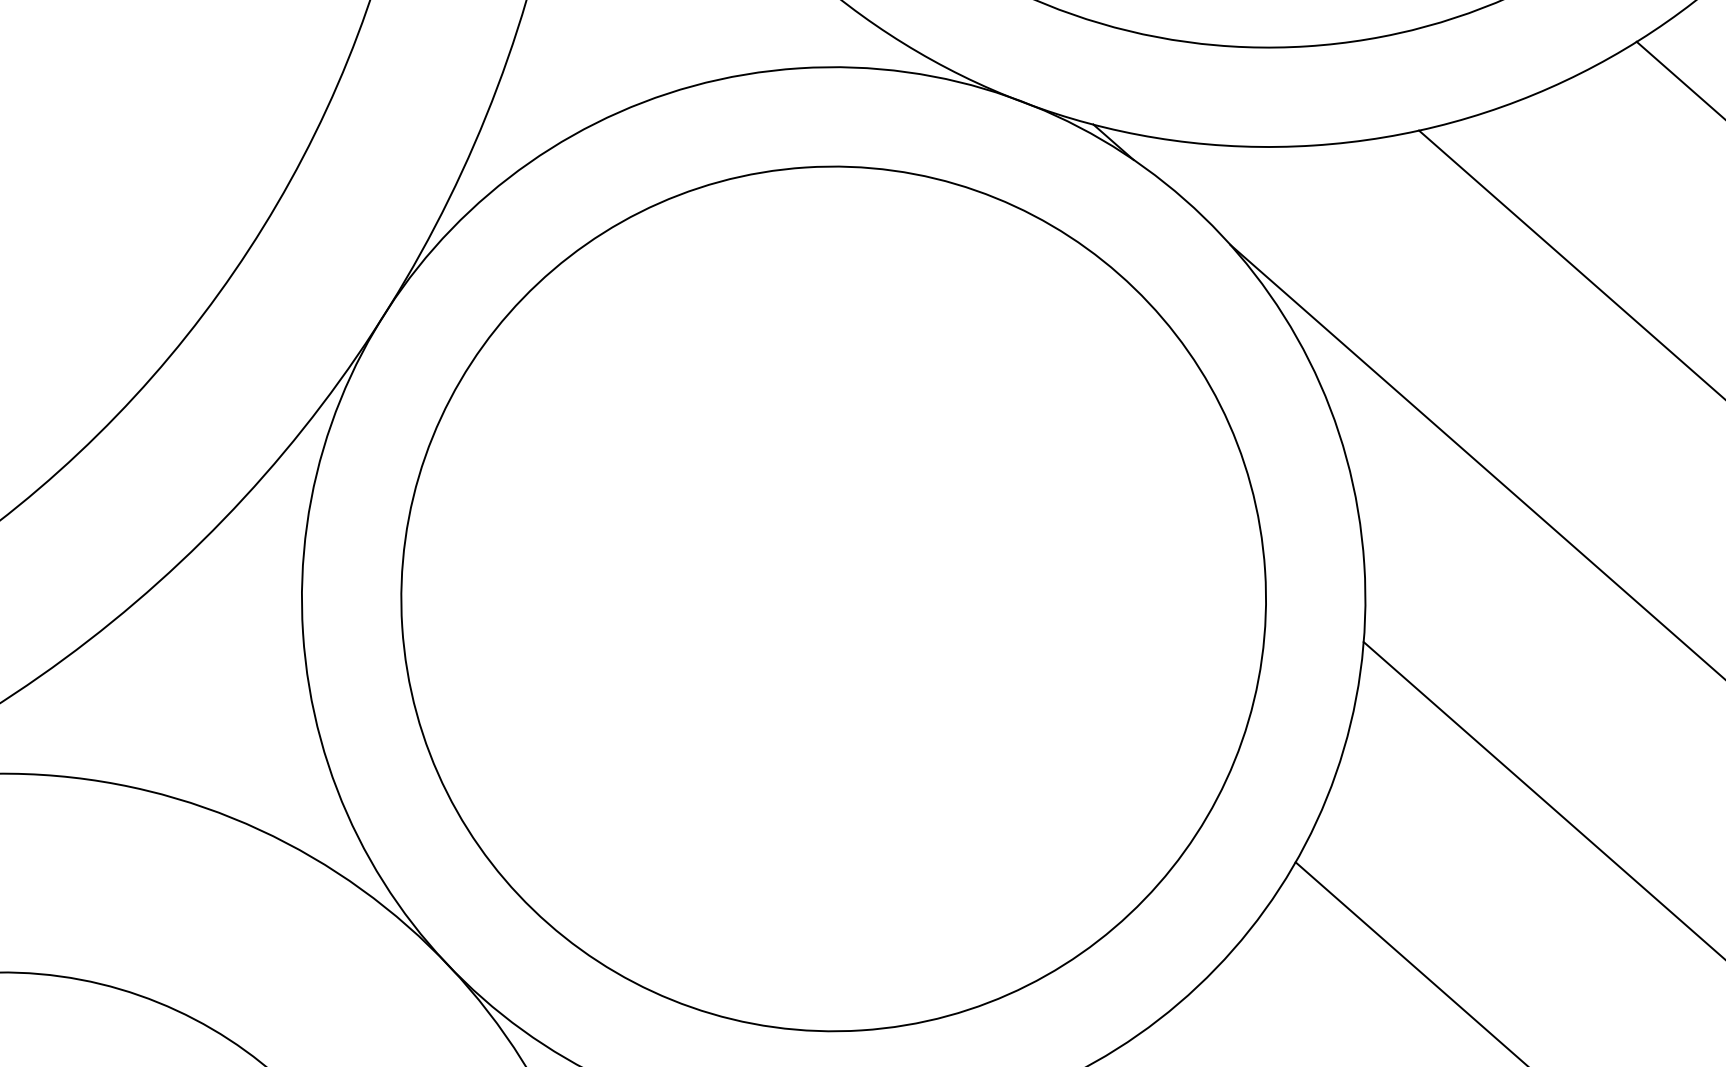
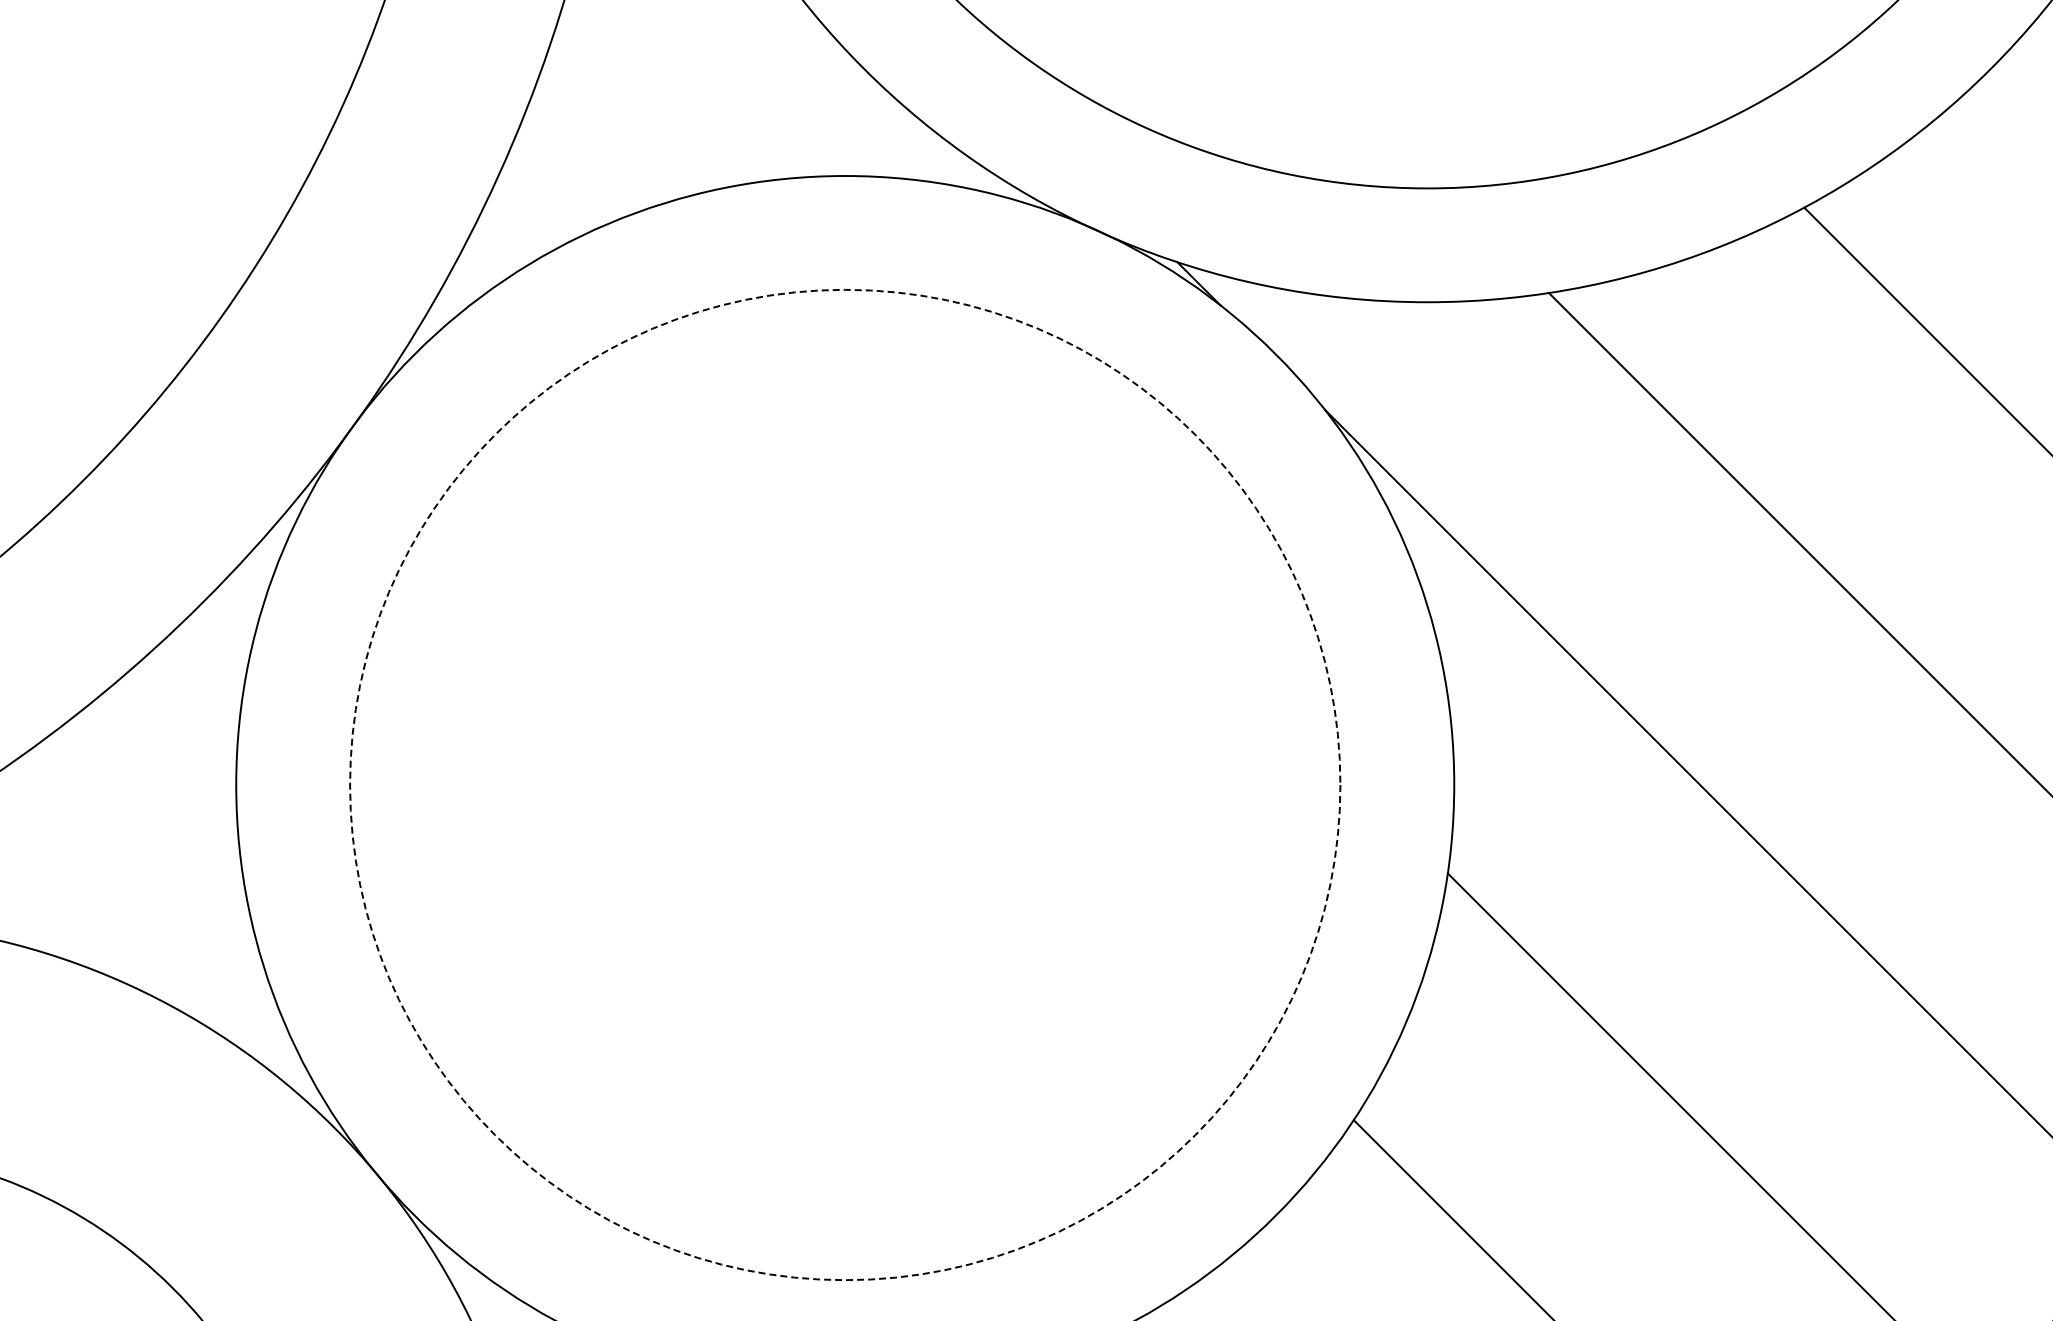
circle: (833, 598) -> (845, 784), solid -> dashed

